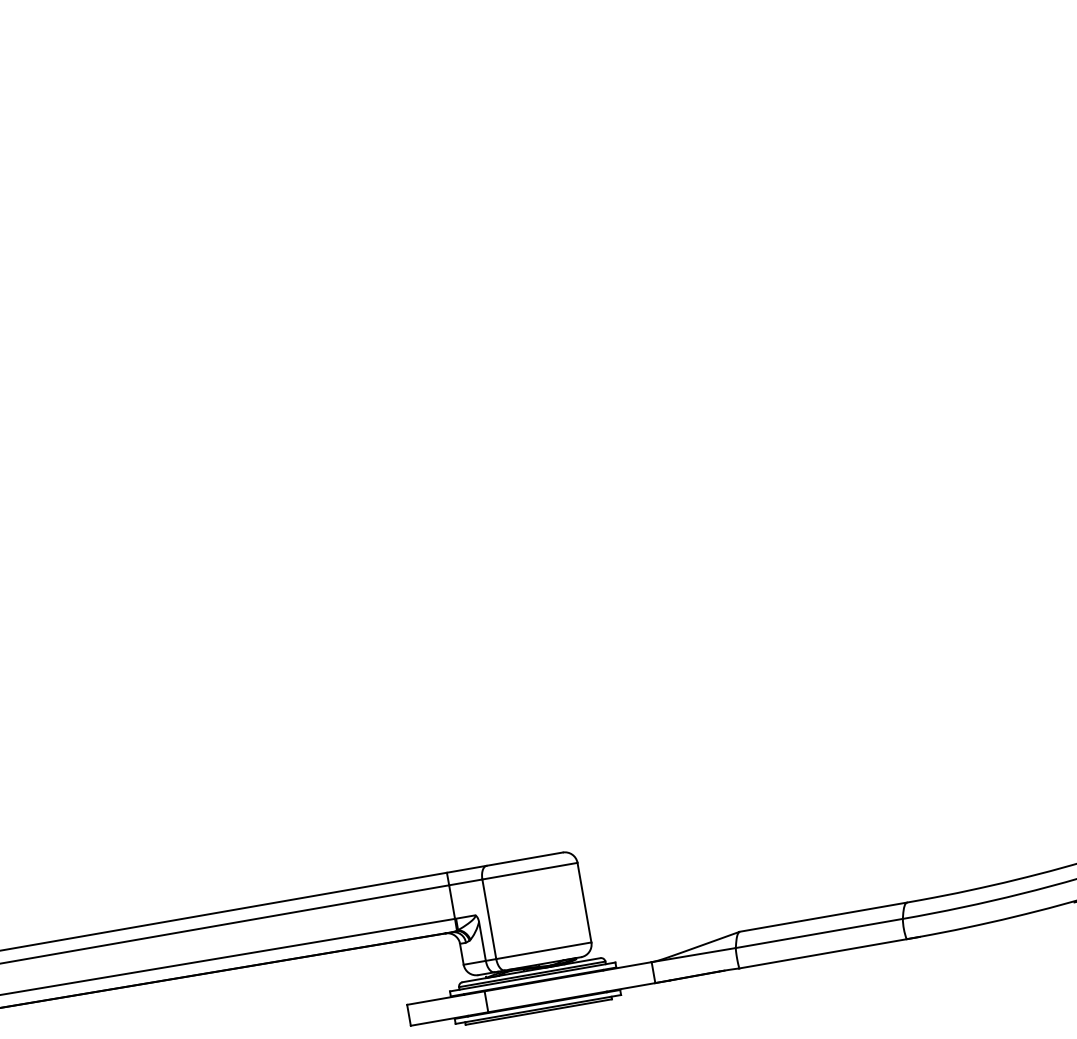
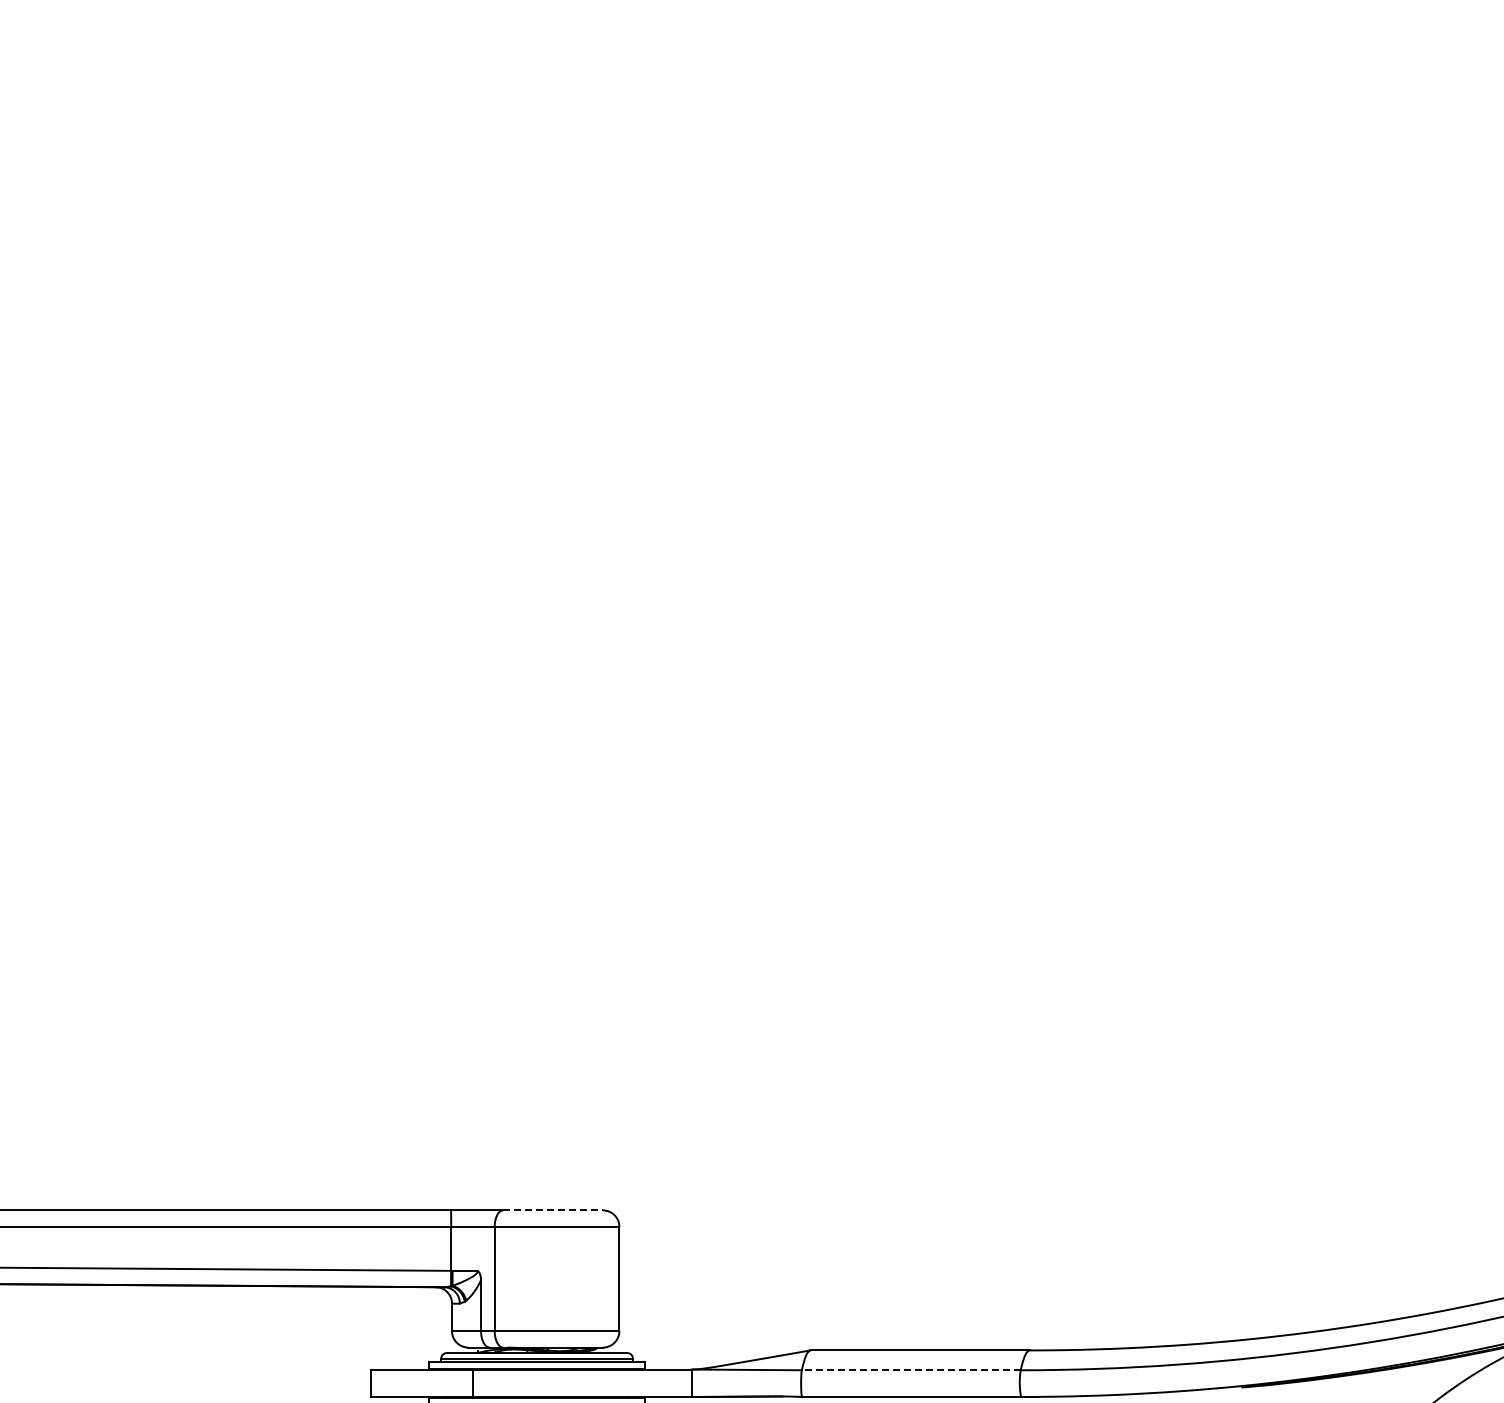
line: (525, 859) -> (553, 1210), solid -> dashed
line: (818, 933) -> (910, 1370), solid -> dashed

